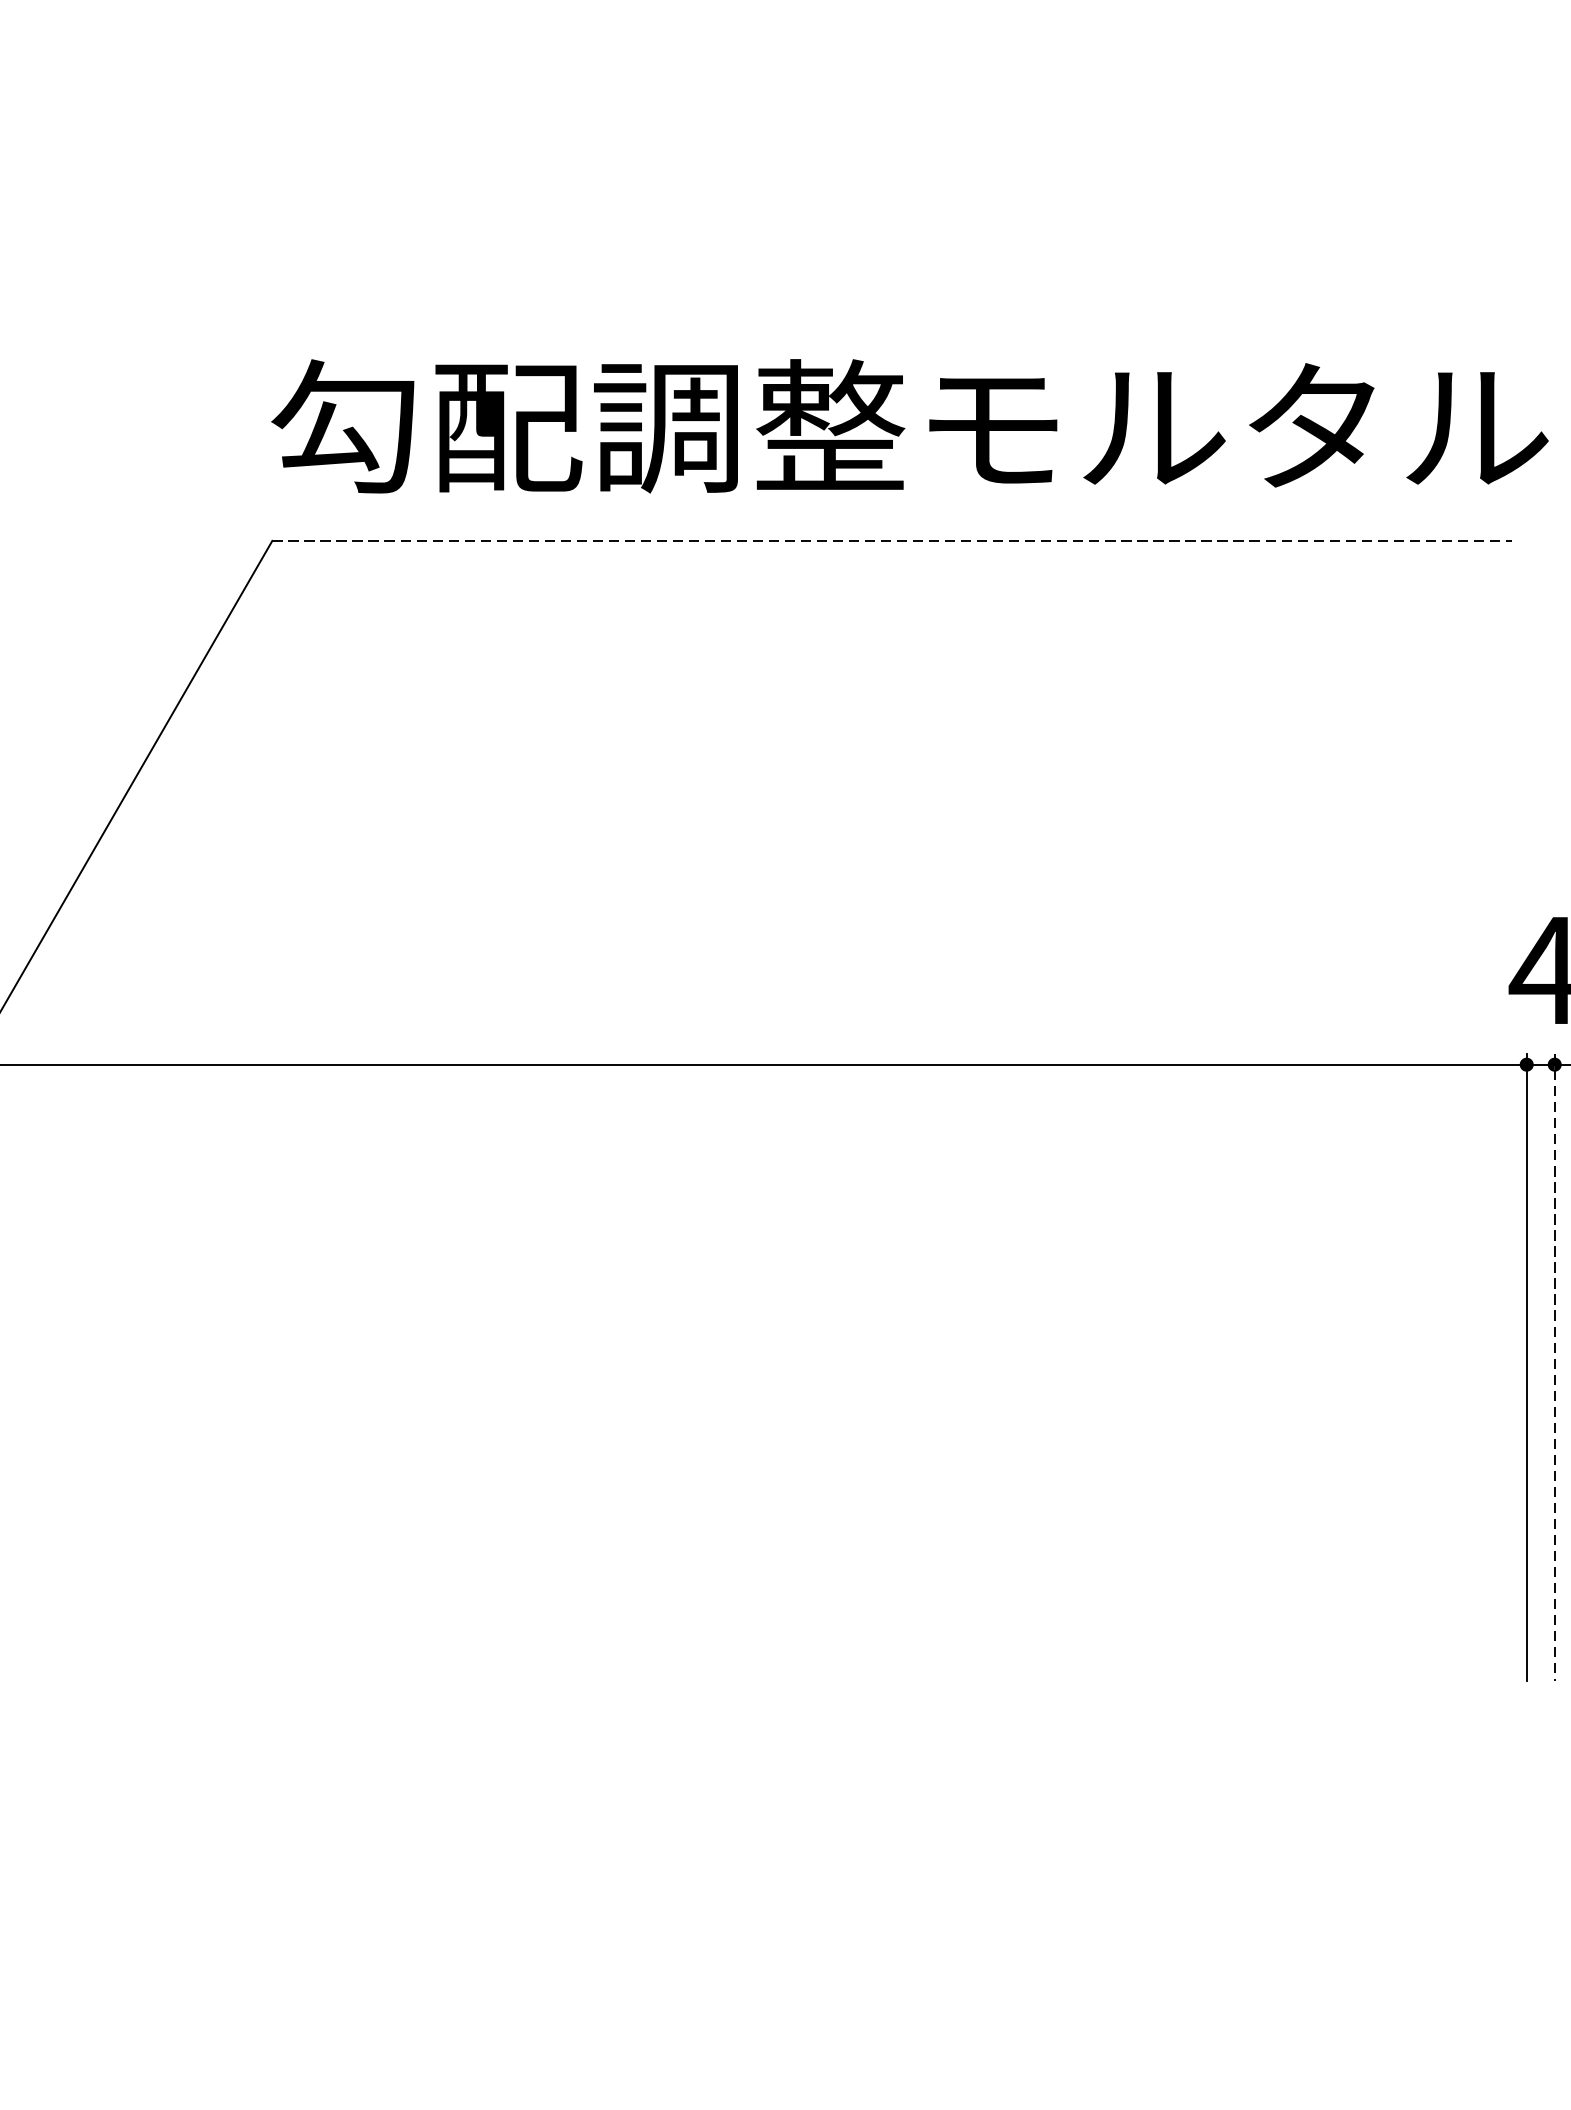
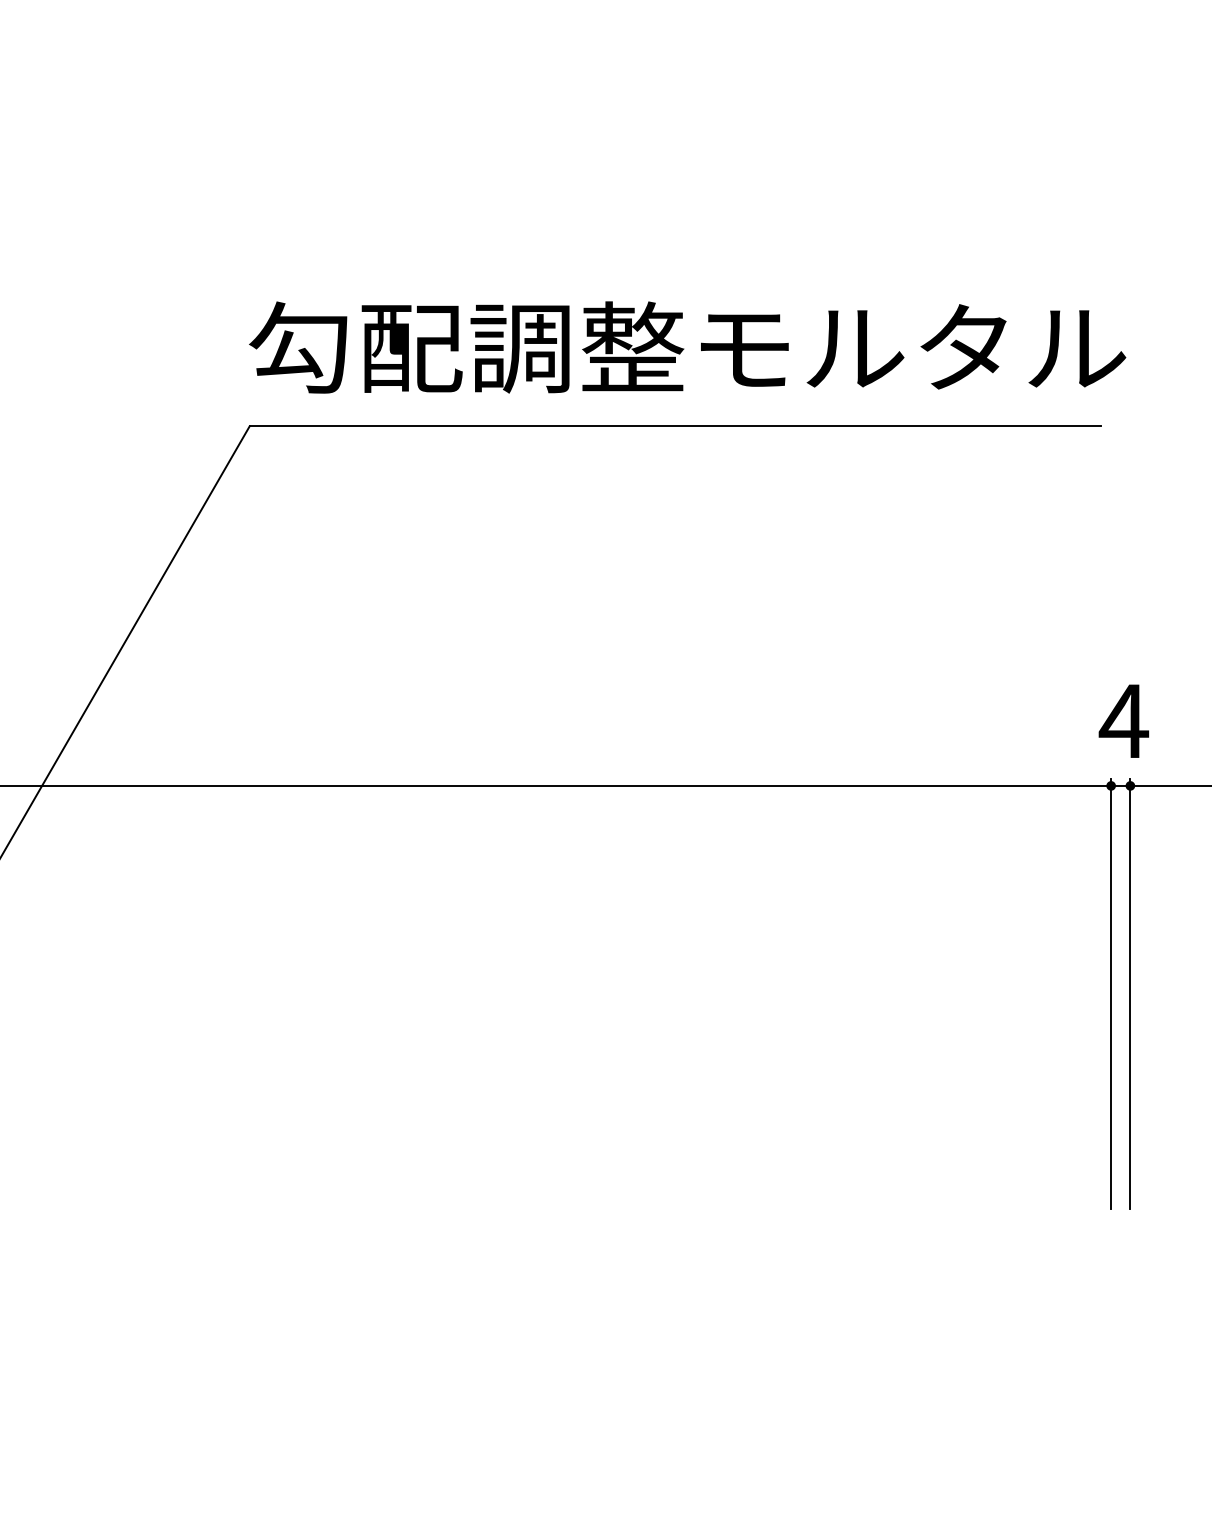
line: (892, 541) -> (675, 426), dashed -> solid
line: (1554, 1368) -> (1130, 994), dashed -> solid

